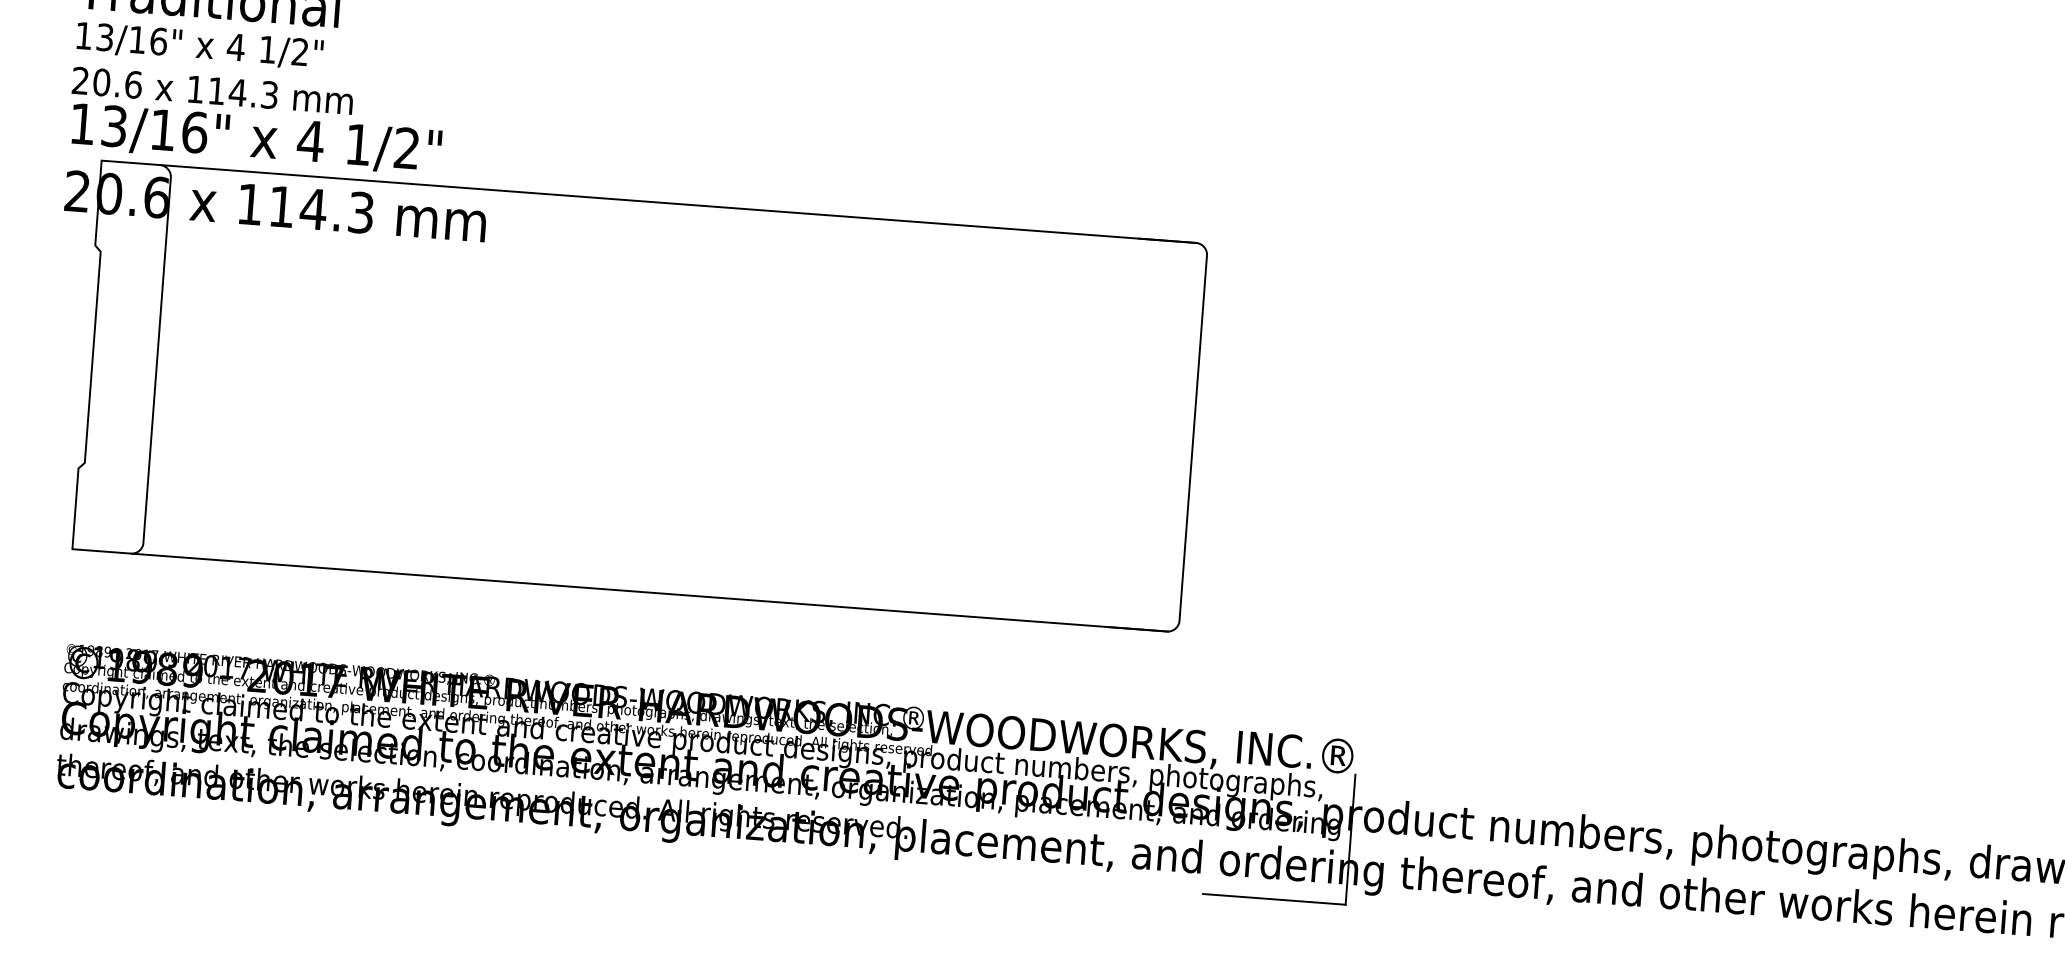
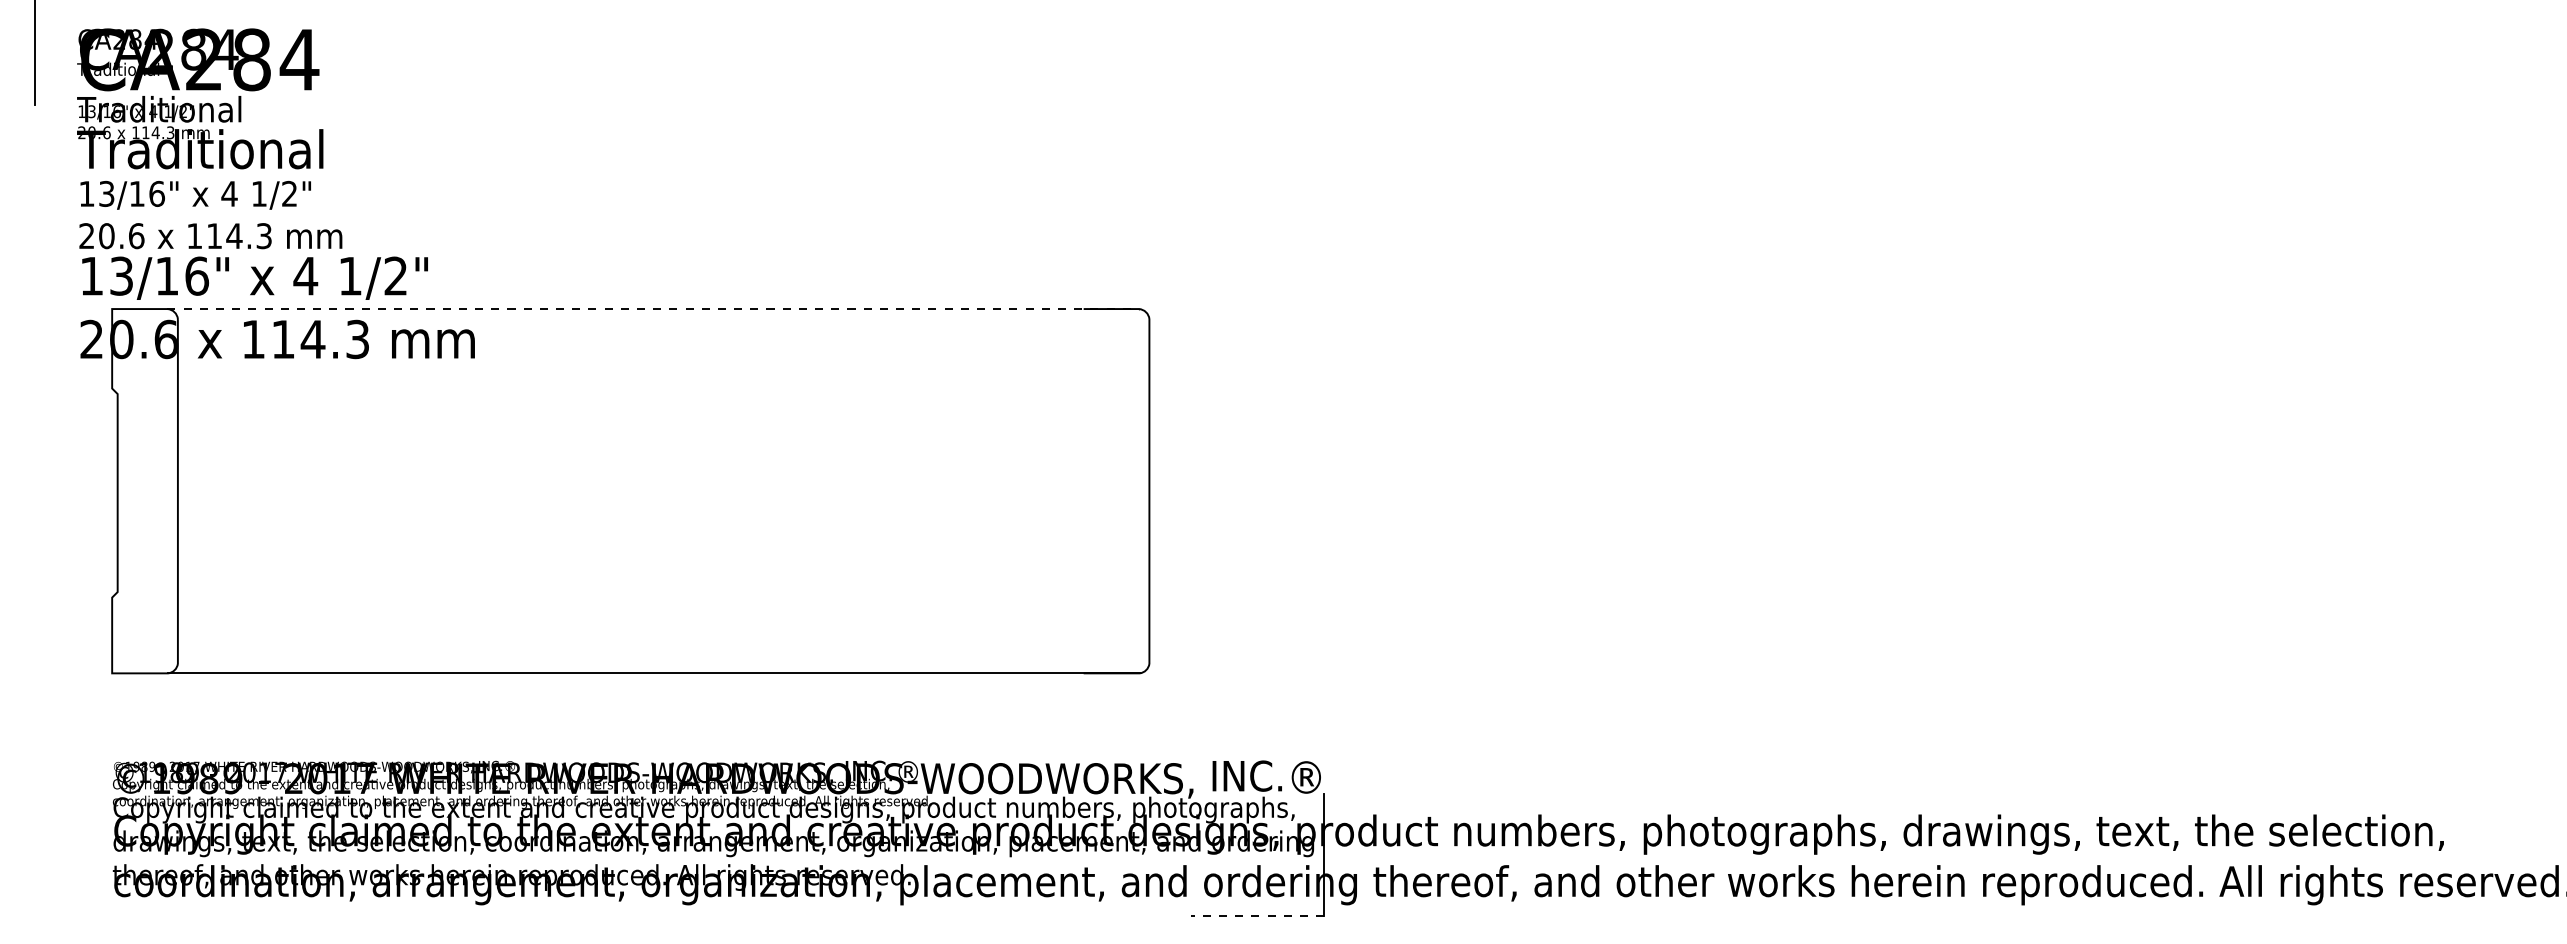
line: (678, 204) -> (653, 309), solid -> dashed
line: (1274, 899) -> (1257, 915), solid -> dashed

